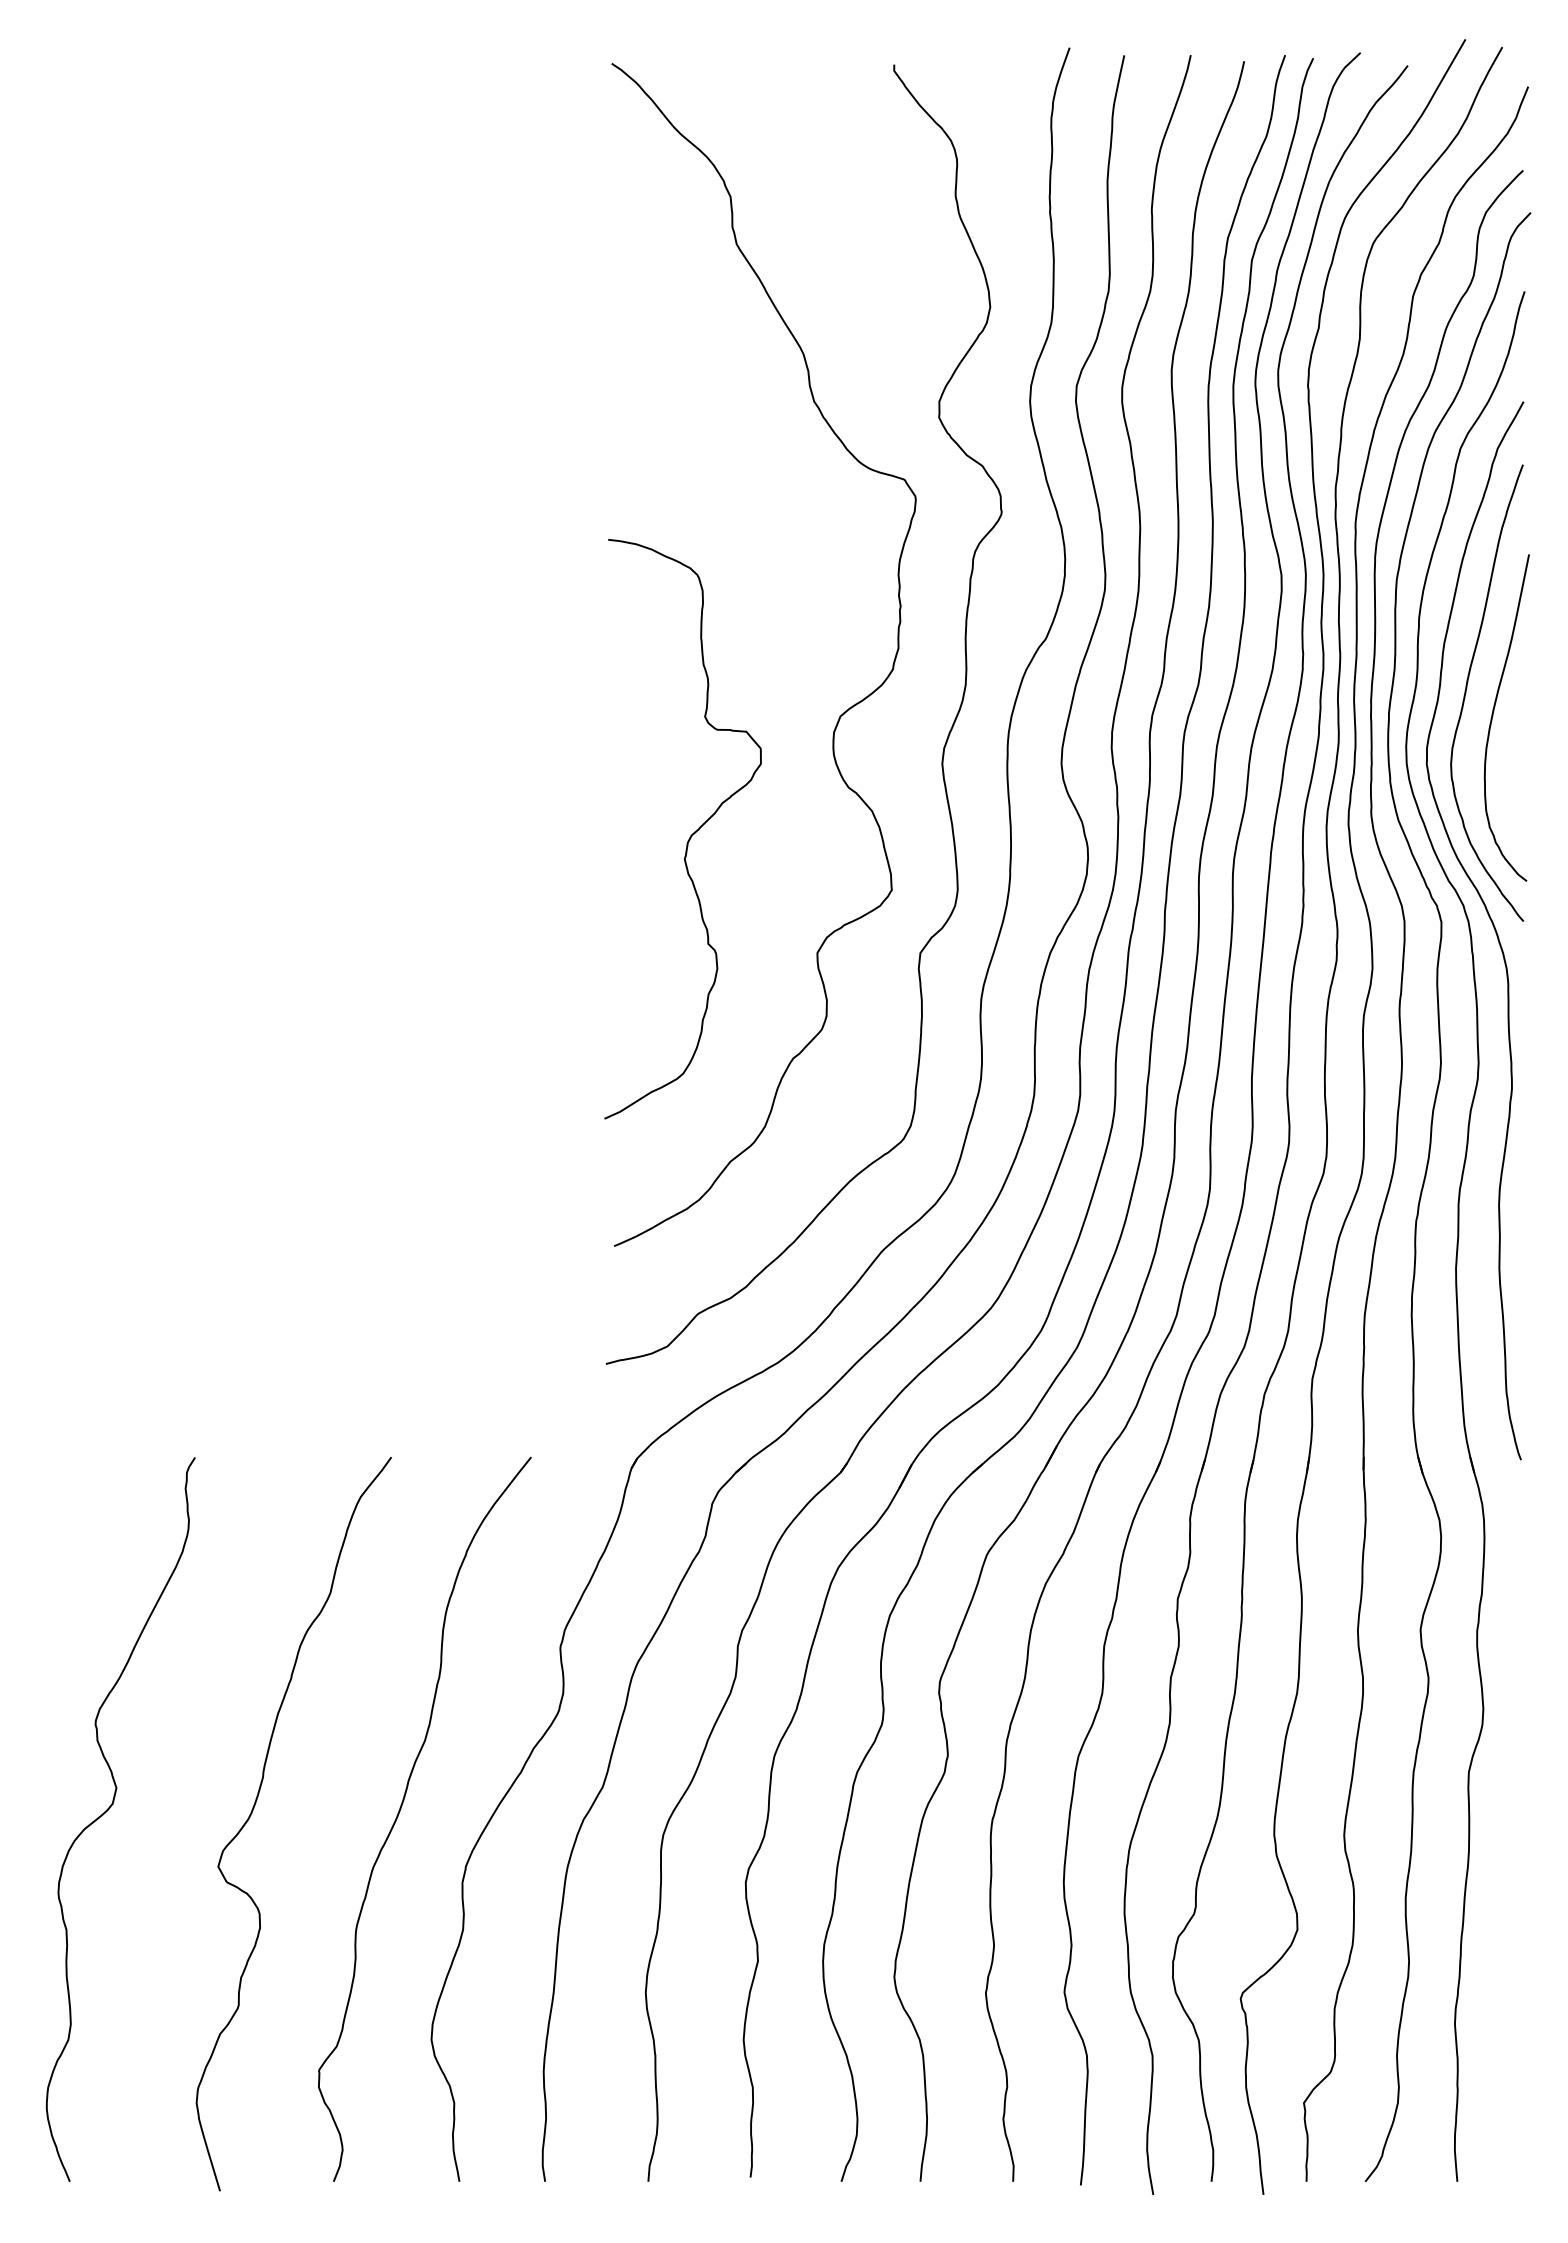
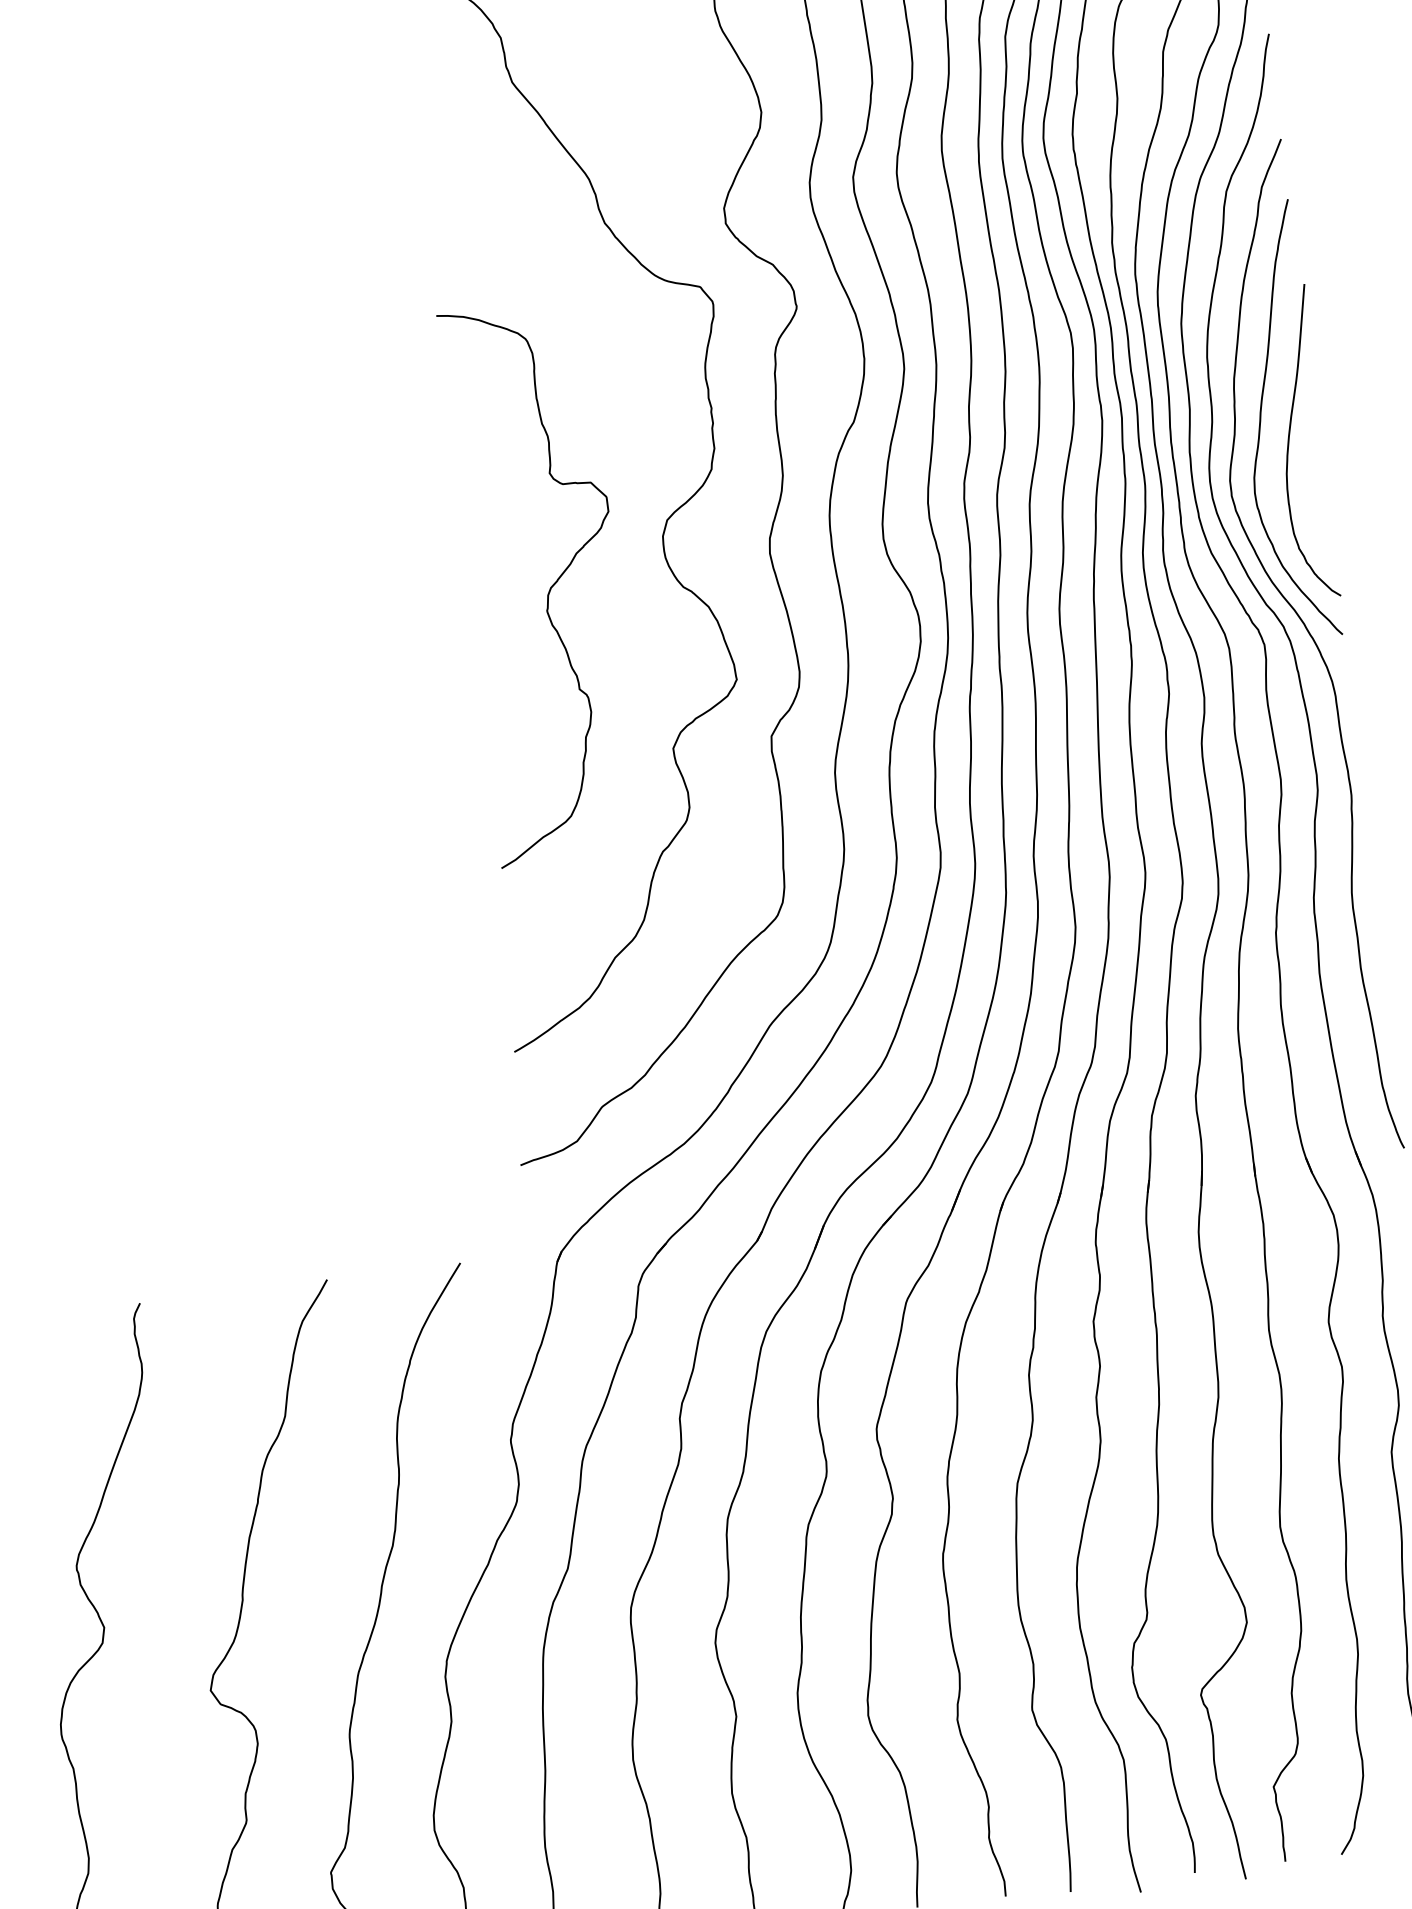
curve: (690, 835) -> (549, 588), moved

